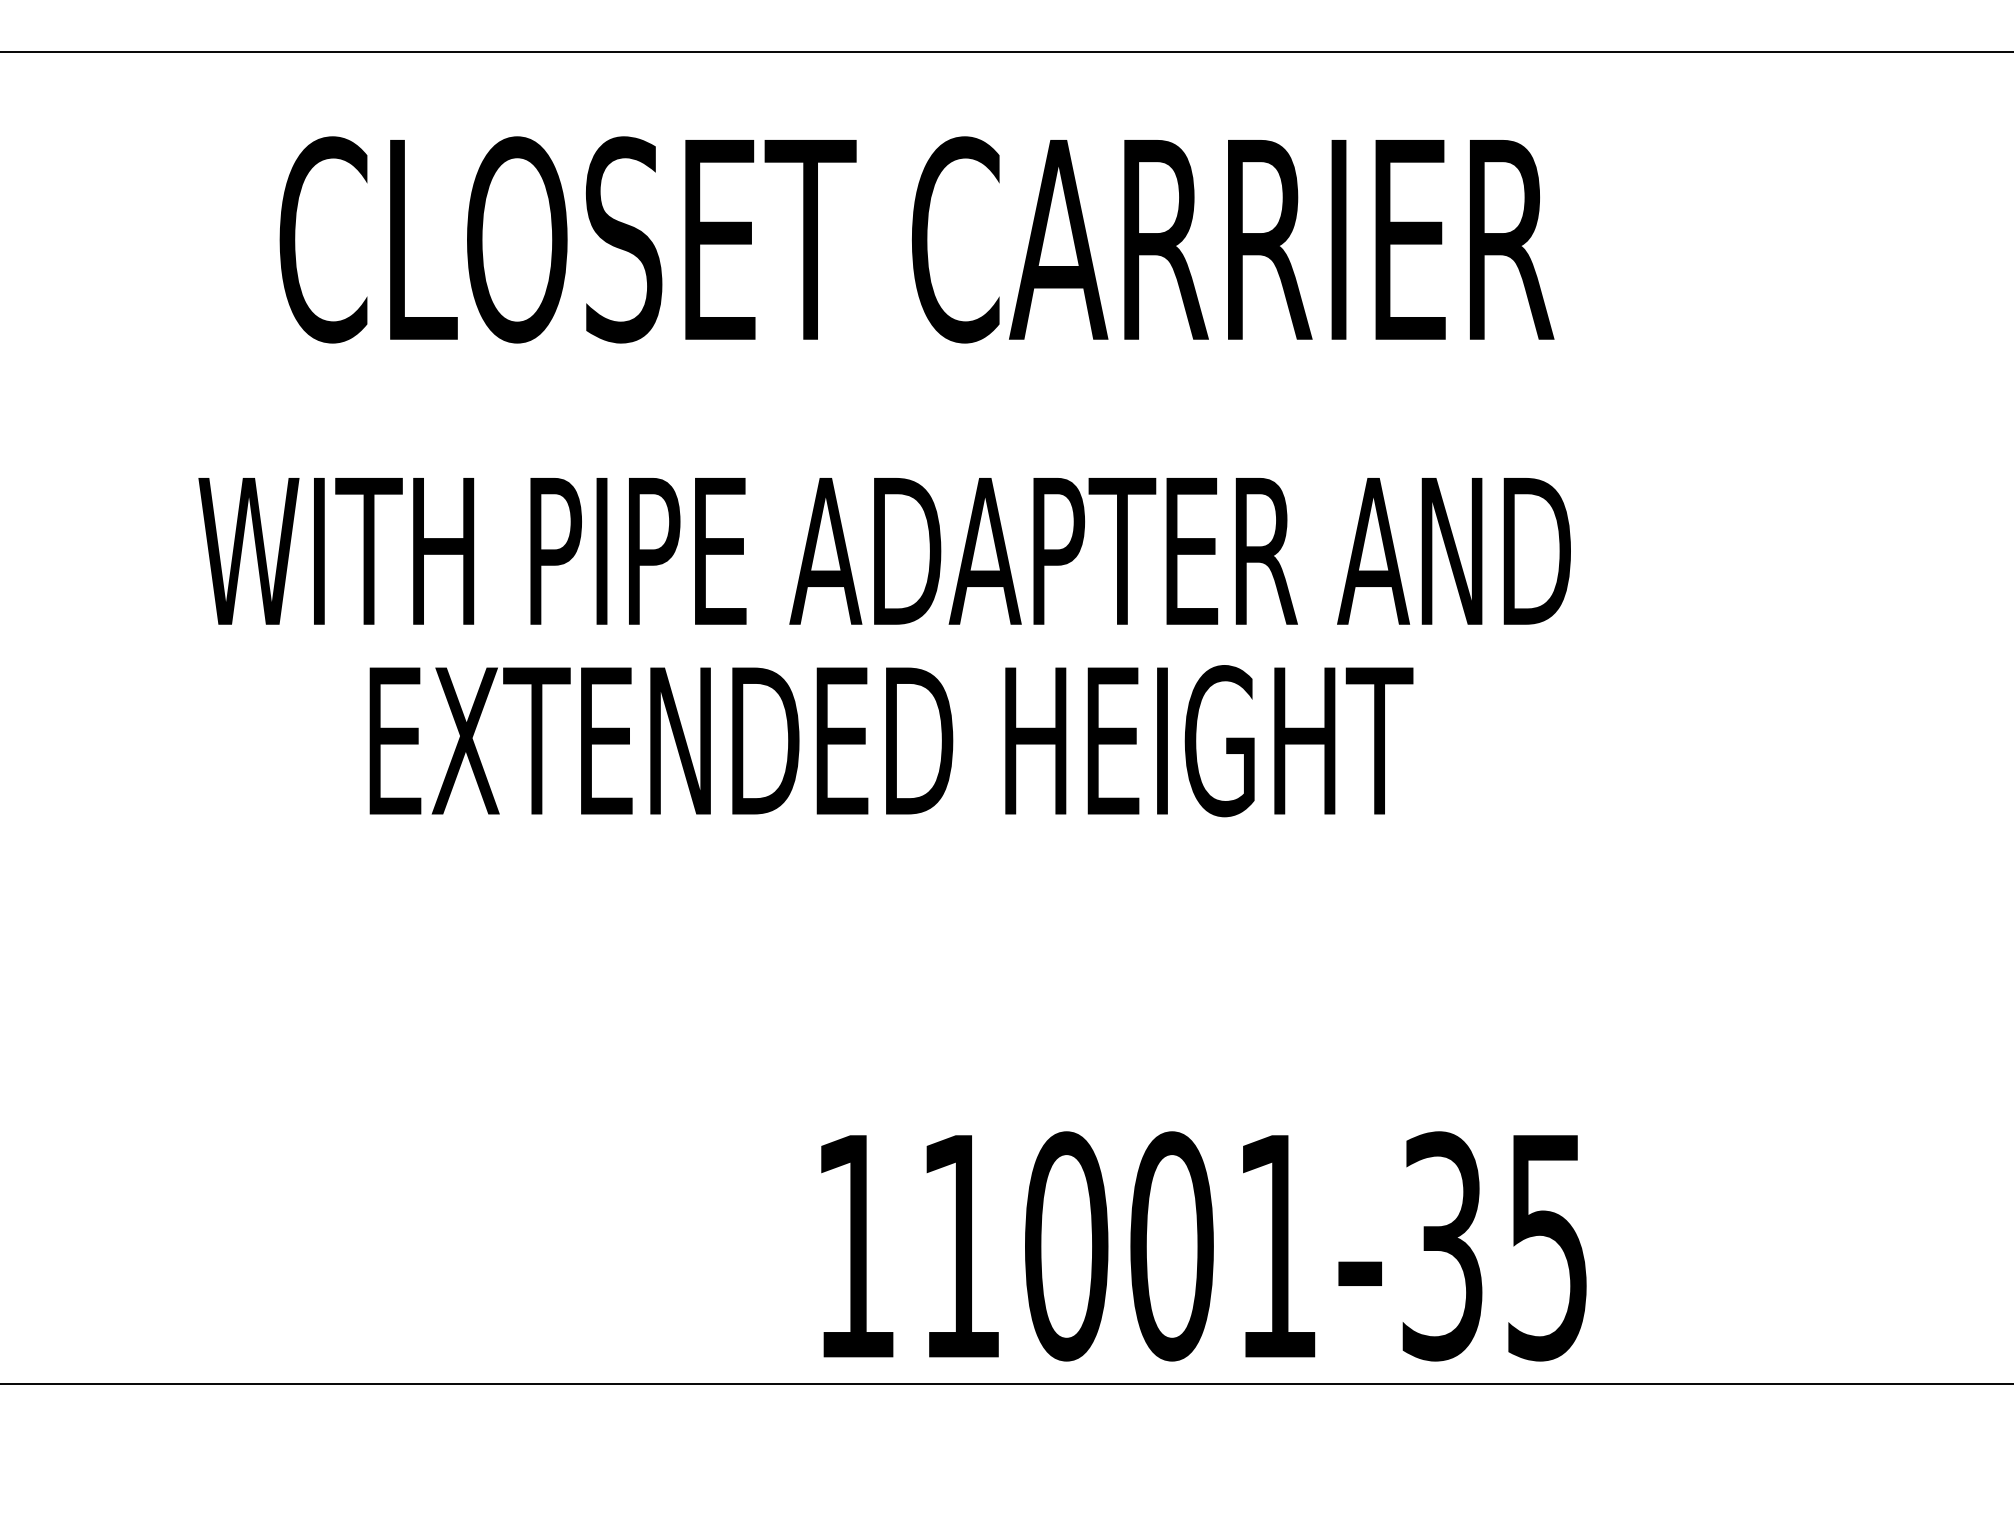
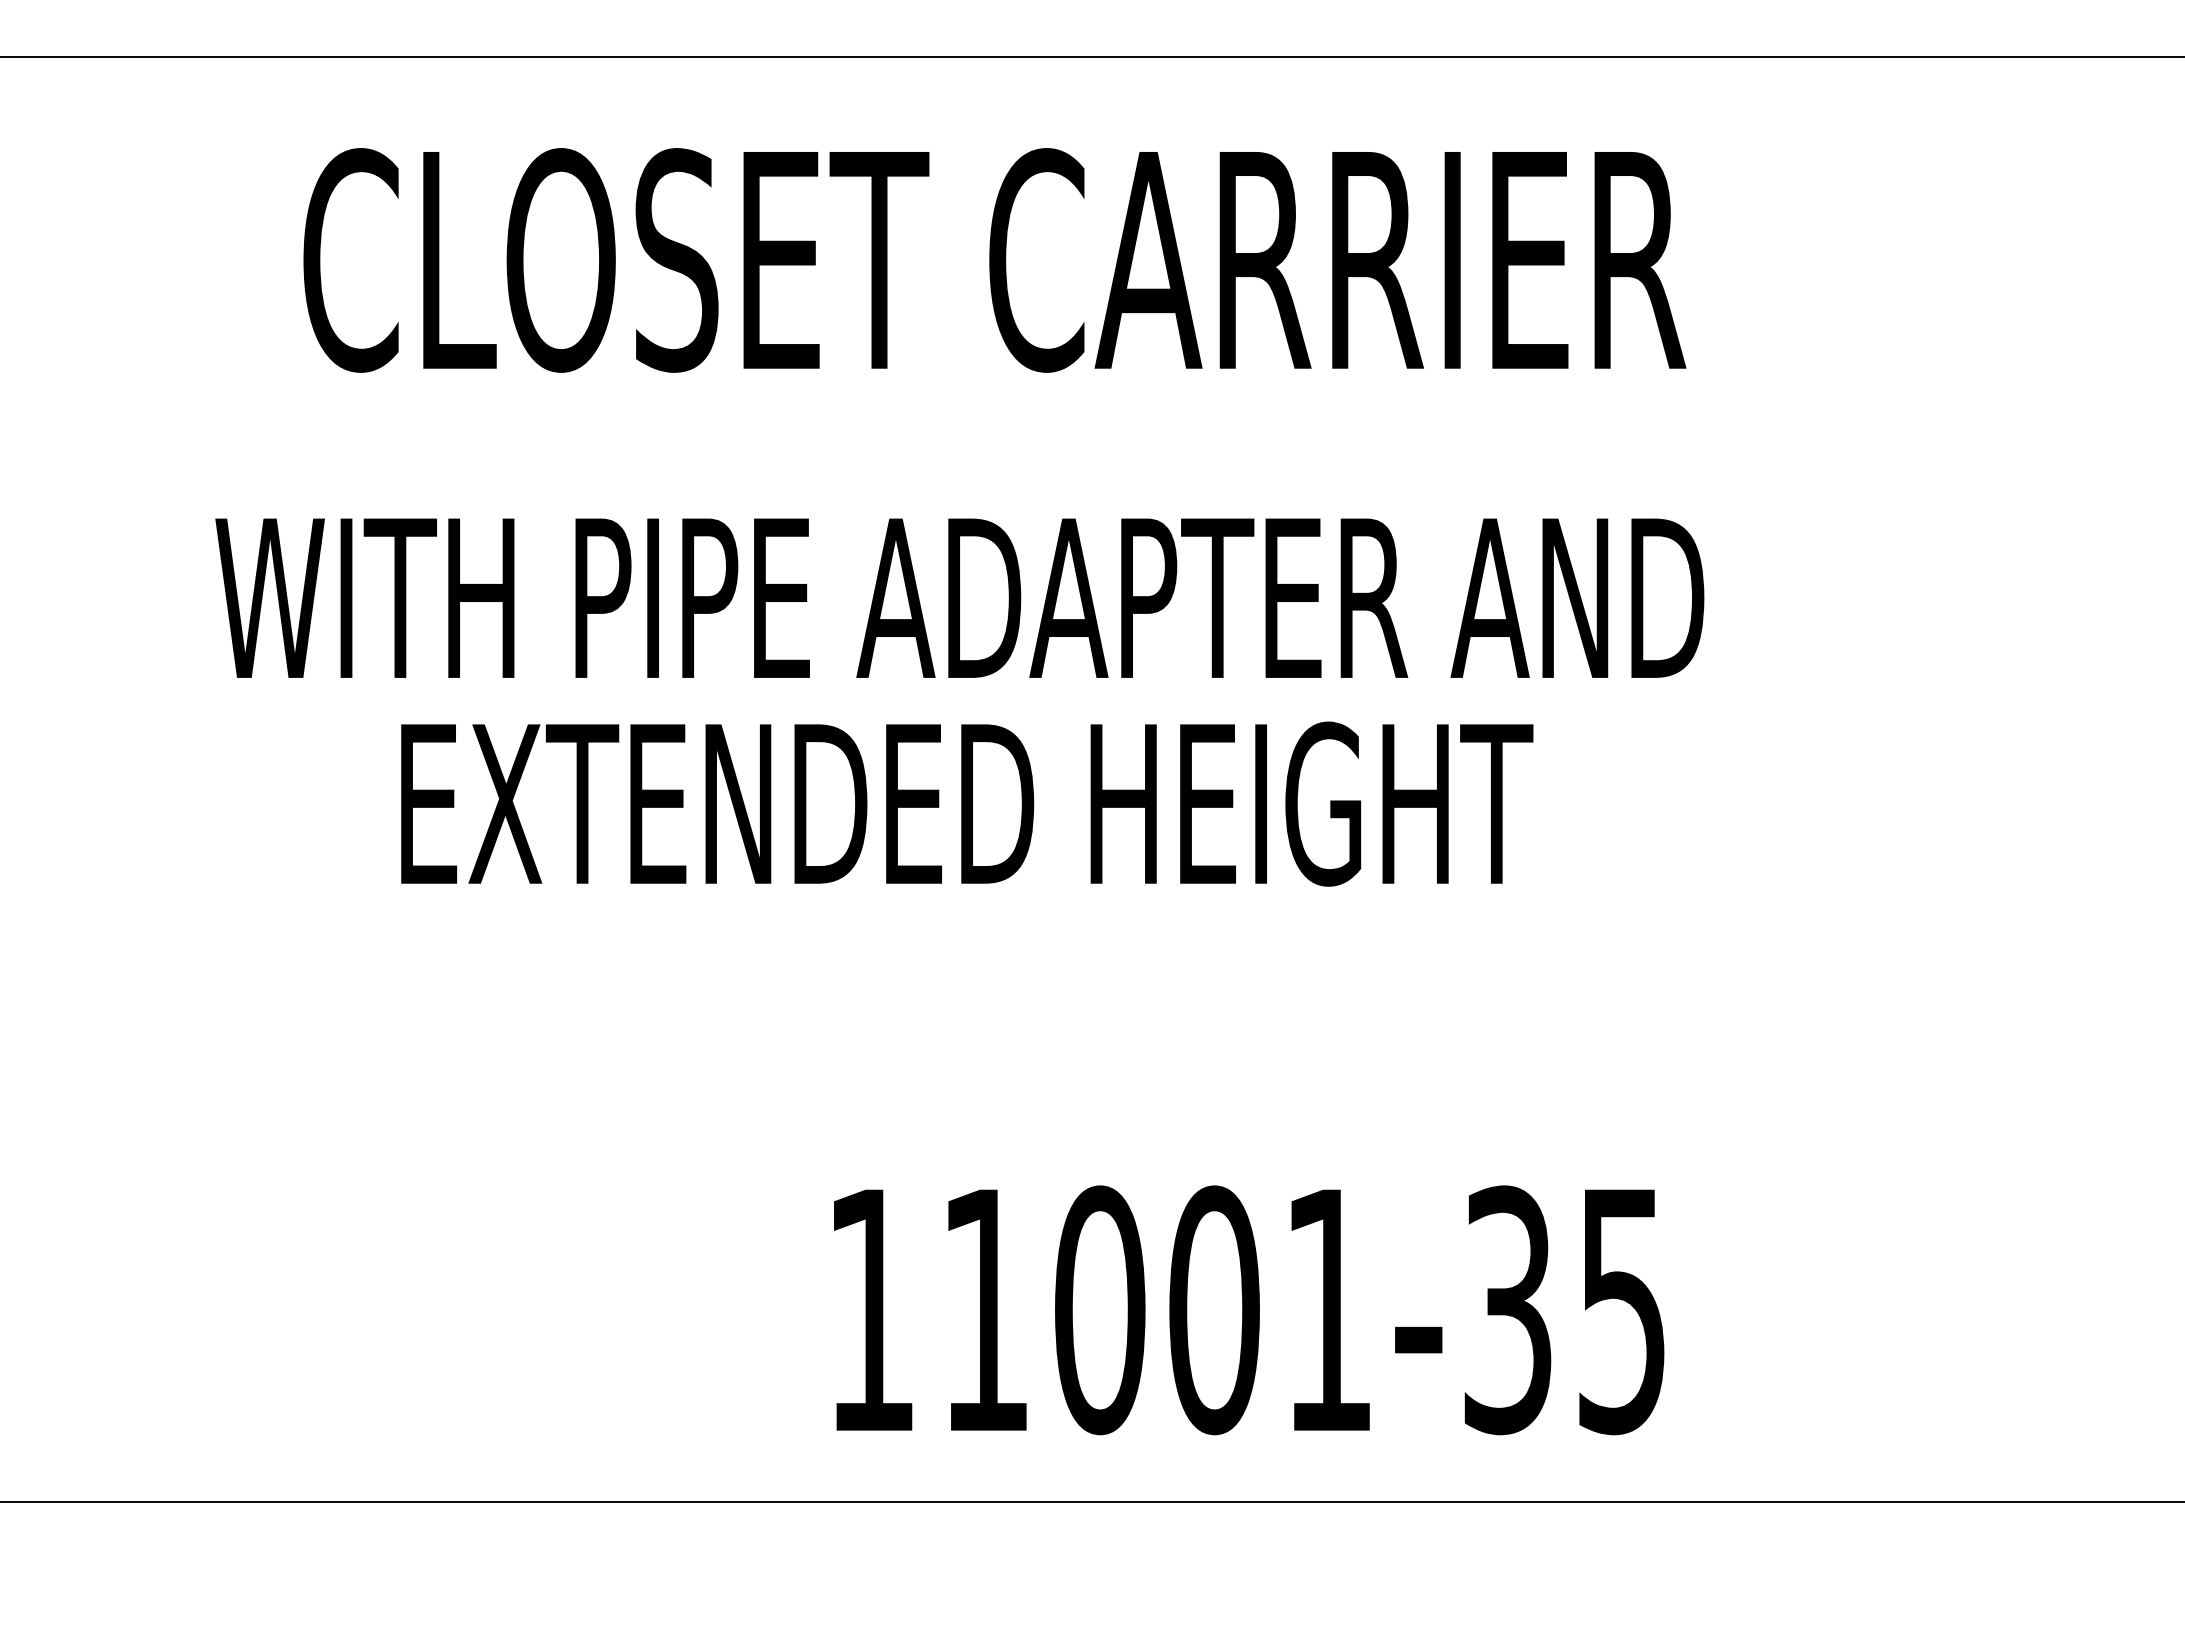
text: (1204, 1246) -> (1249, 1310), moved

